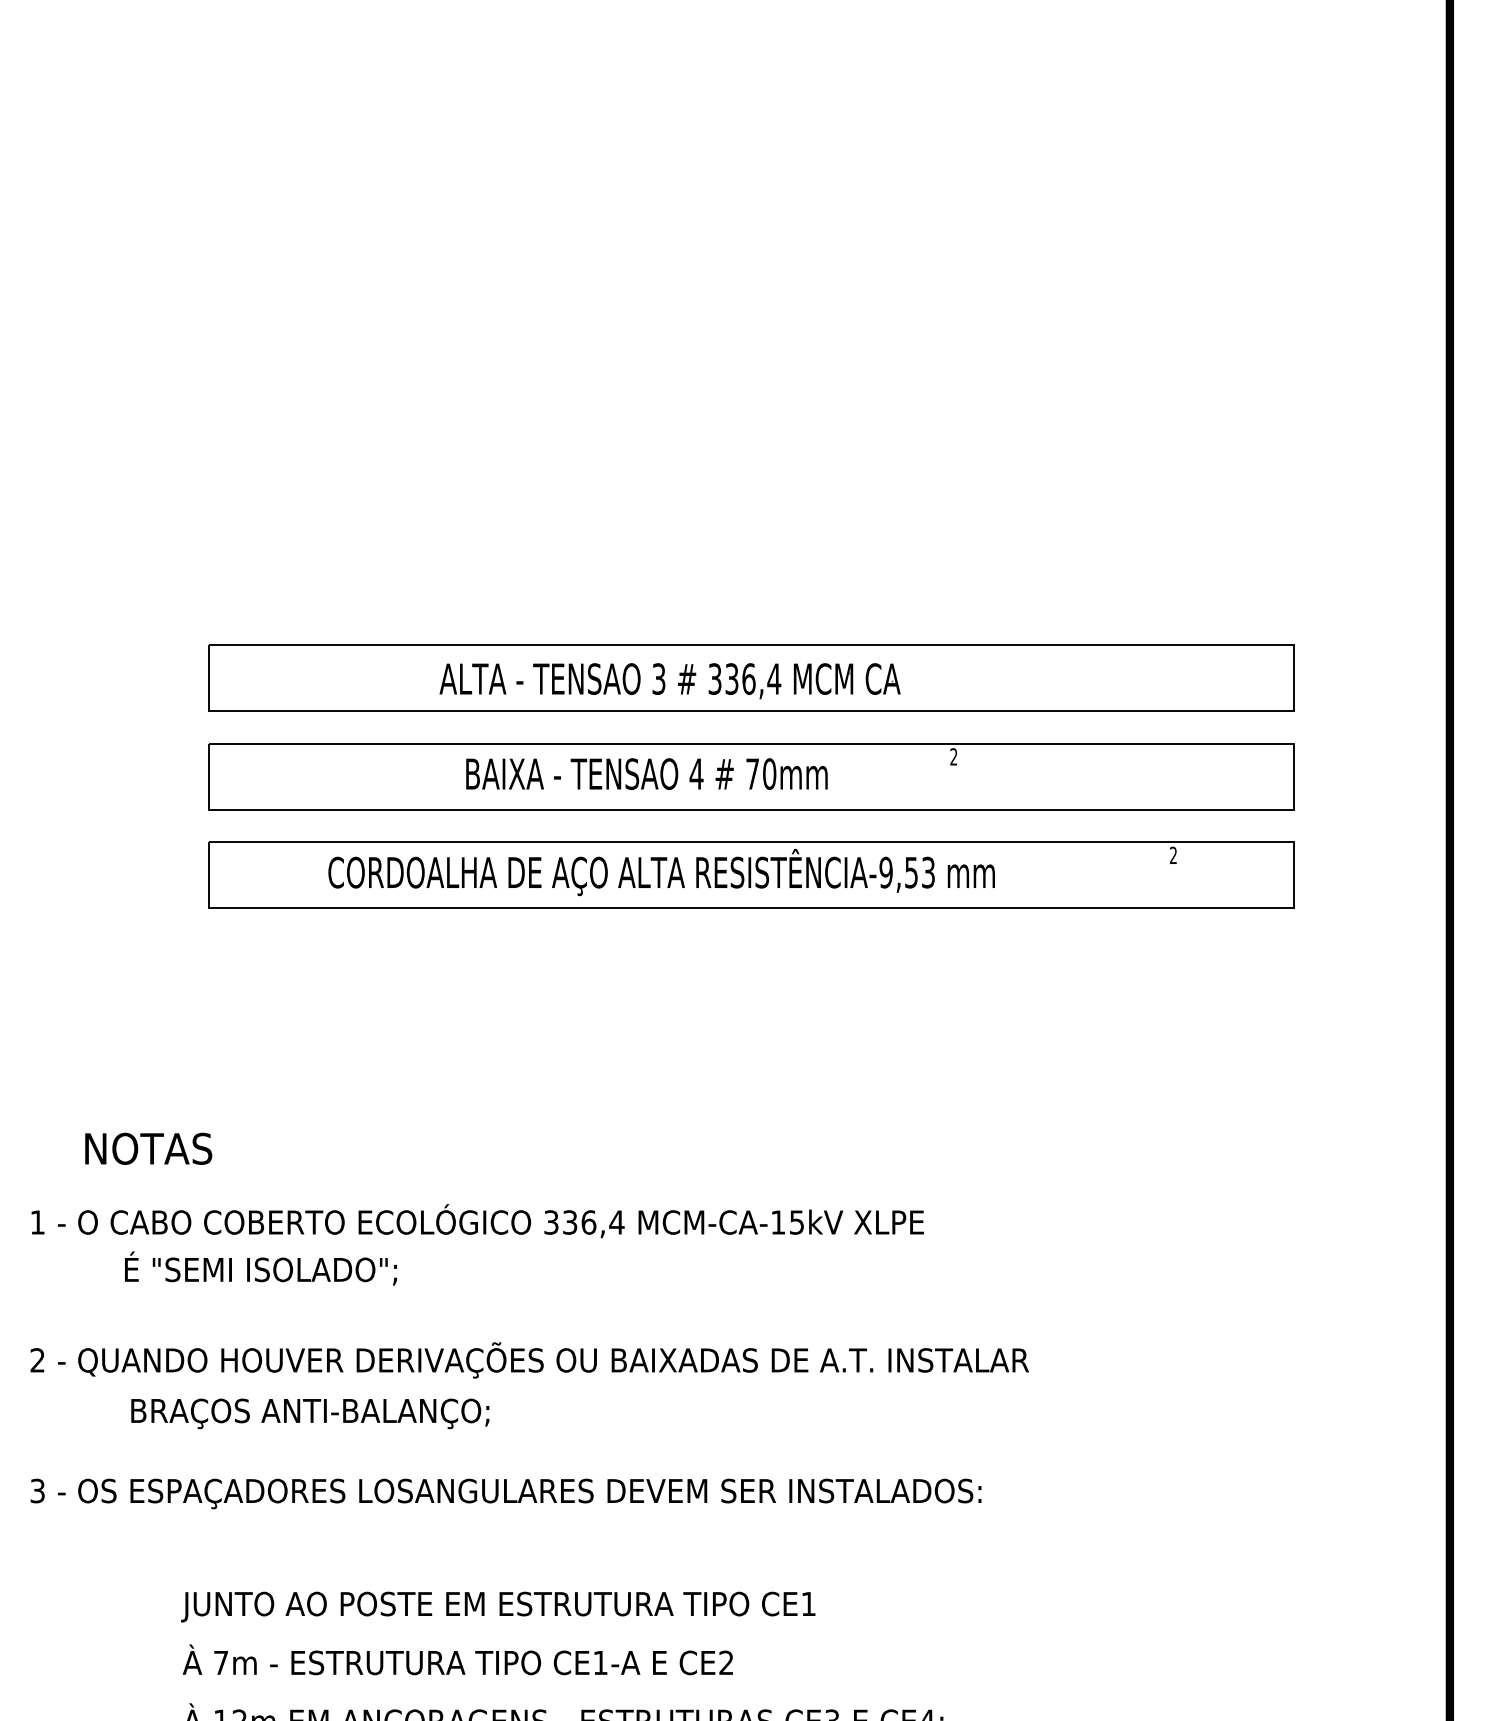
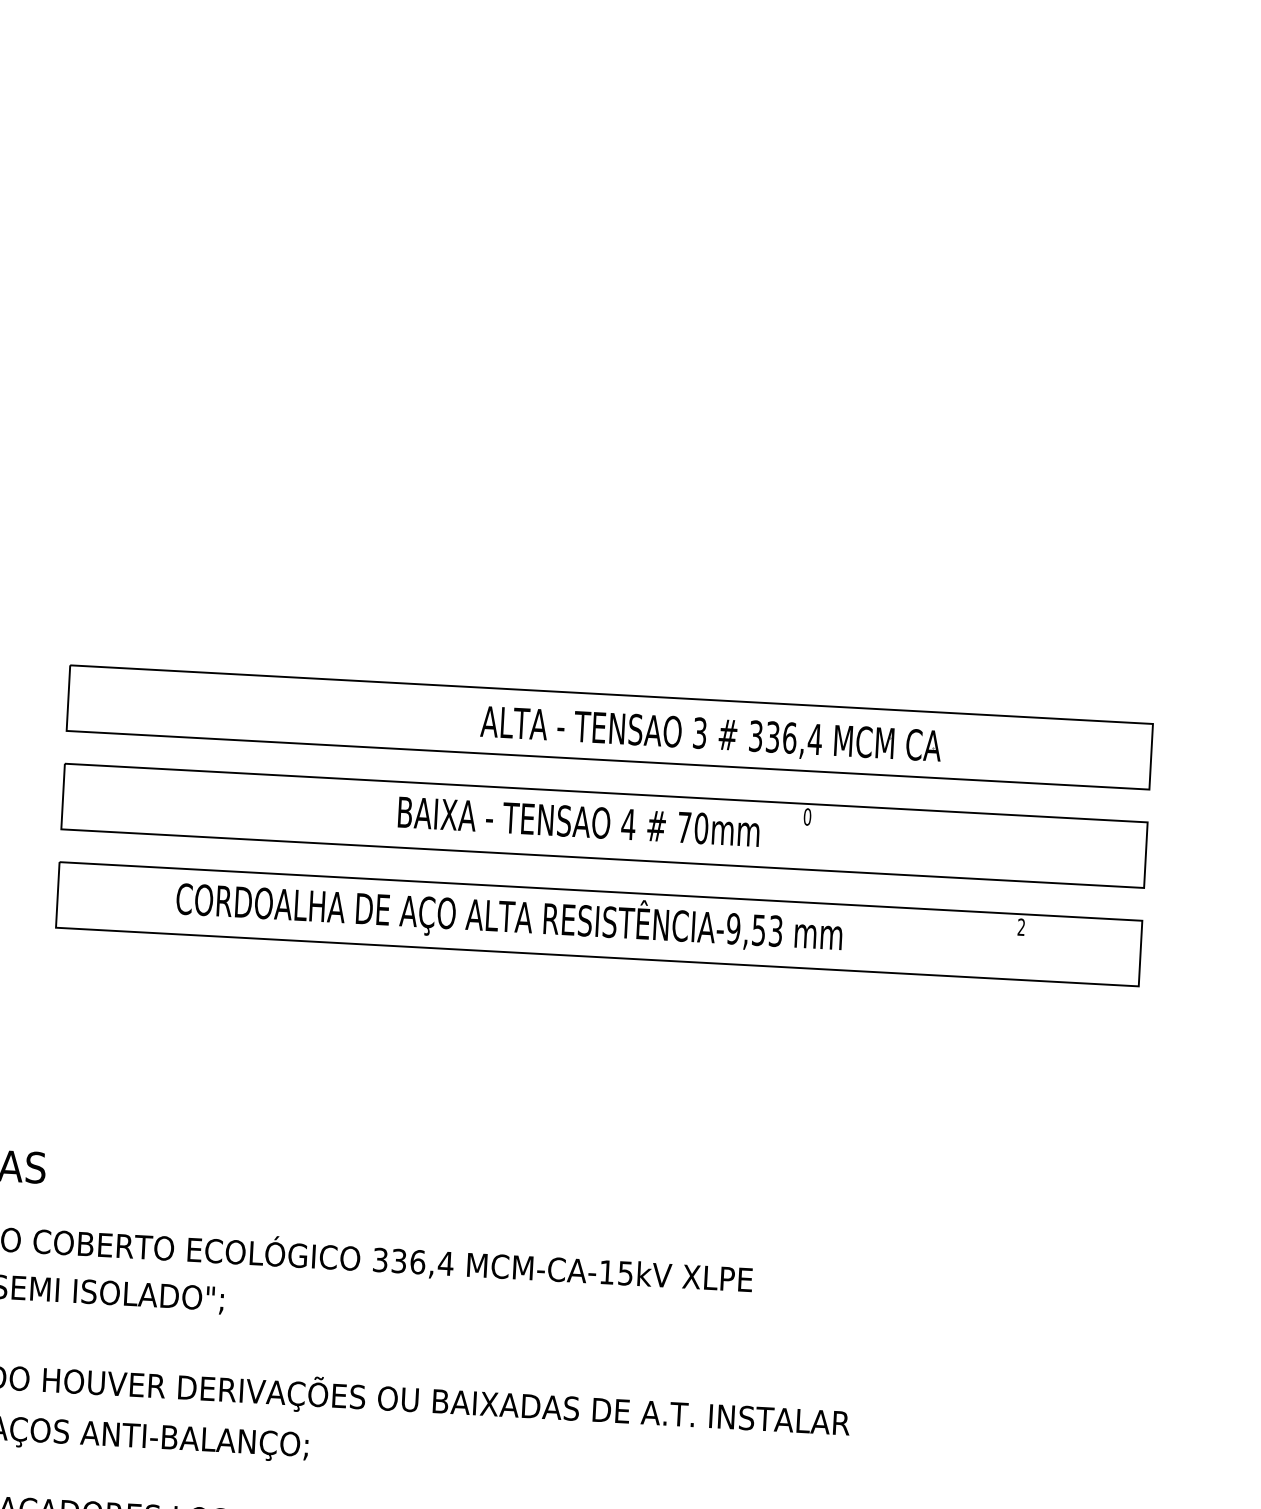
part: (669, 681) -> (710, 736), moved
text: (953, 756) -> (807, 816), 2 -> 0
text: (646, 773) -> (578, 821), moved

